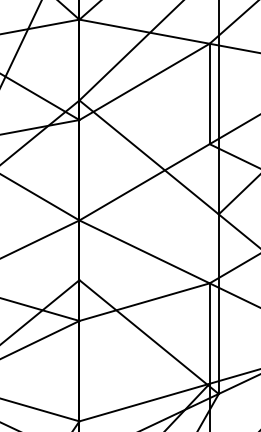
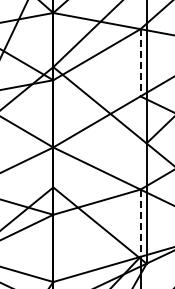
line: (209, 93) -> (140, 62), solid -> dashed
line: (209, 333) -> (140, 223), solid -> dashed

